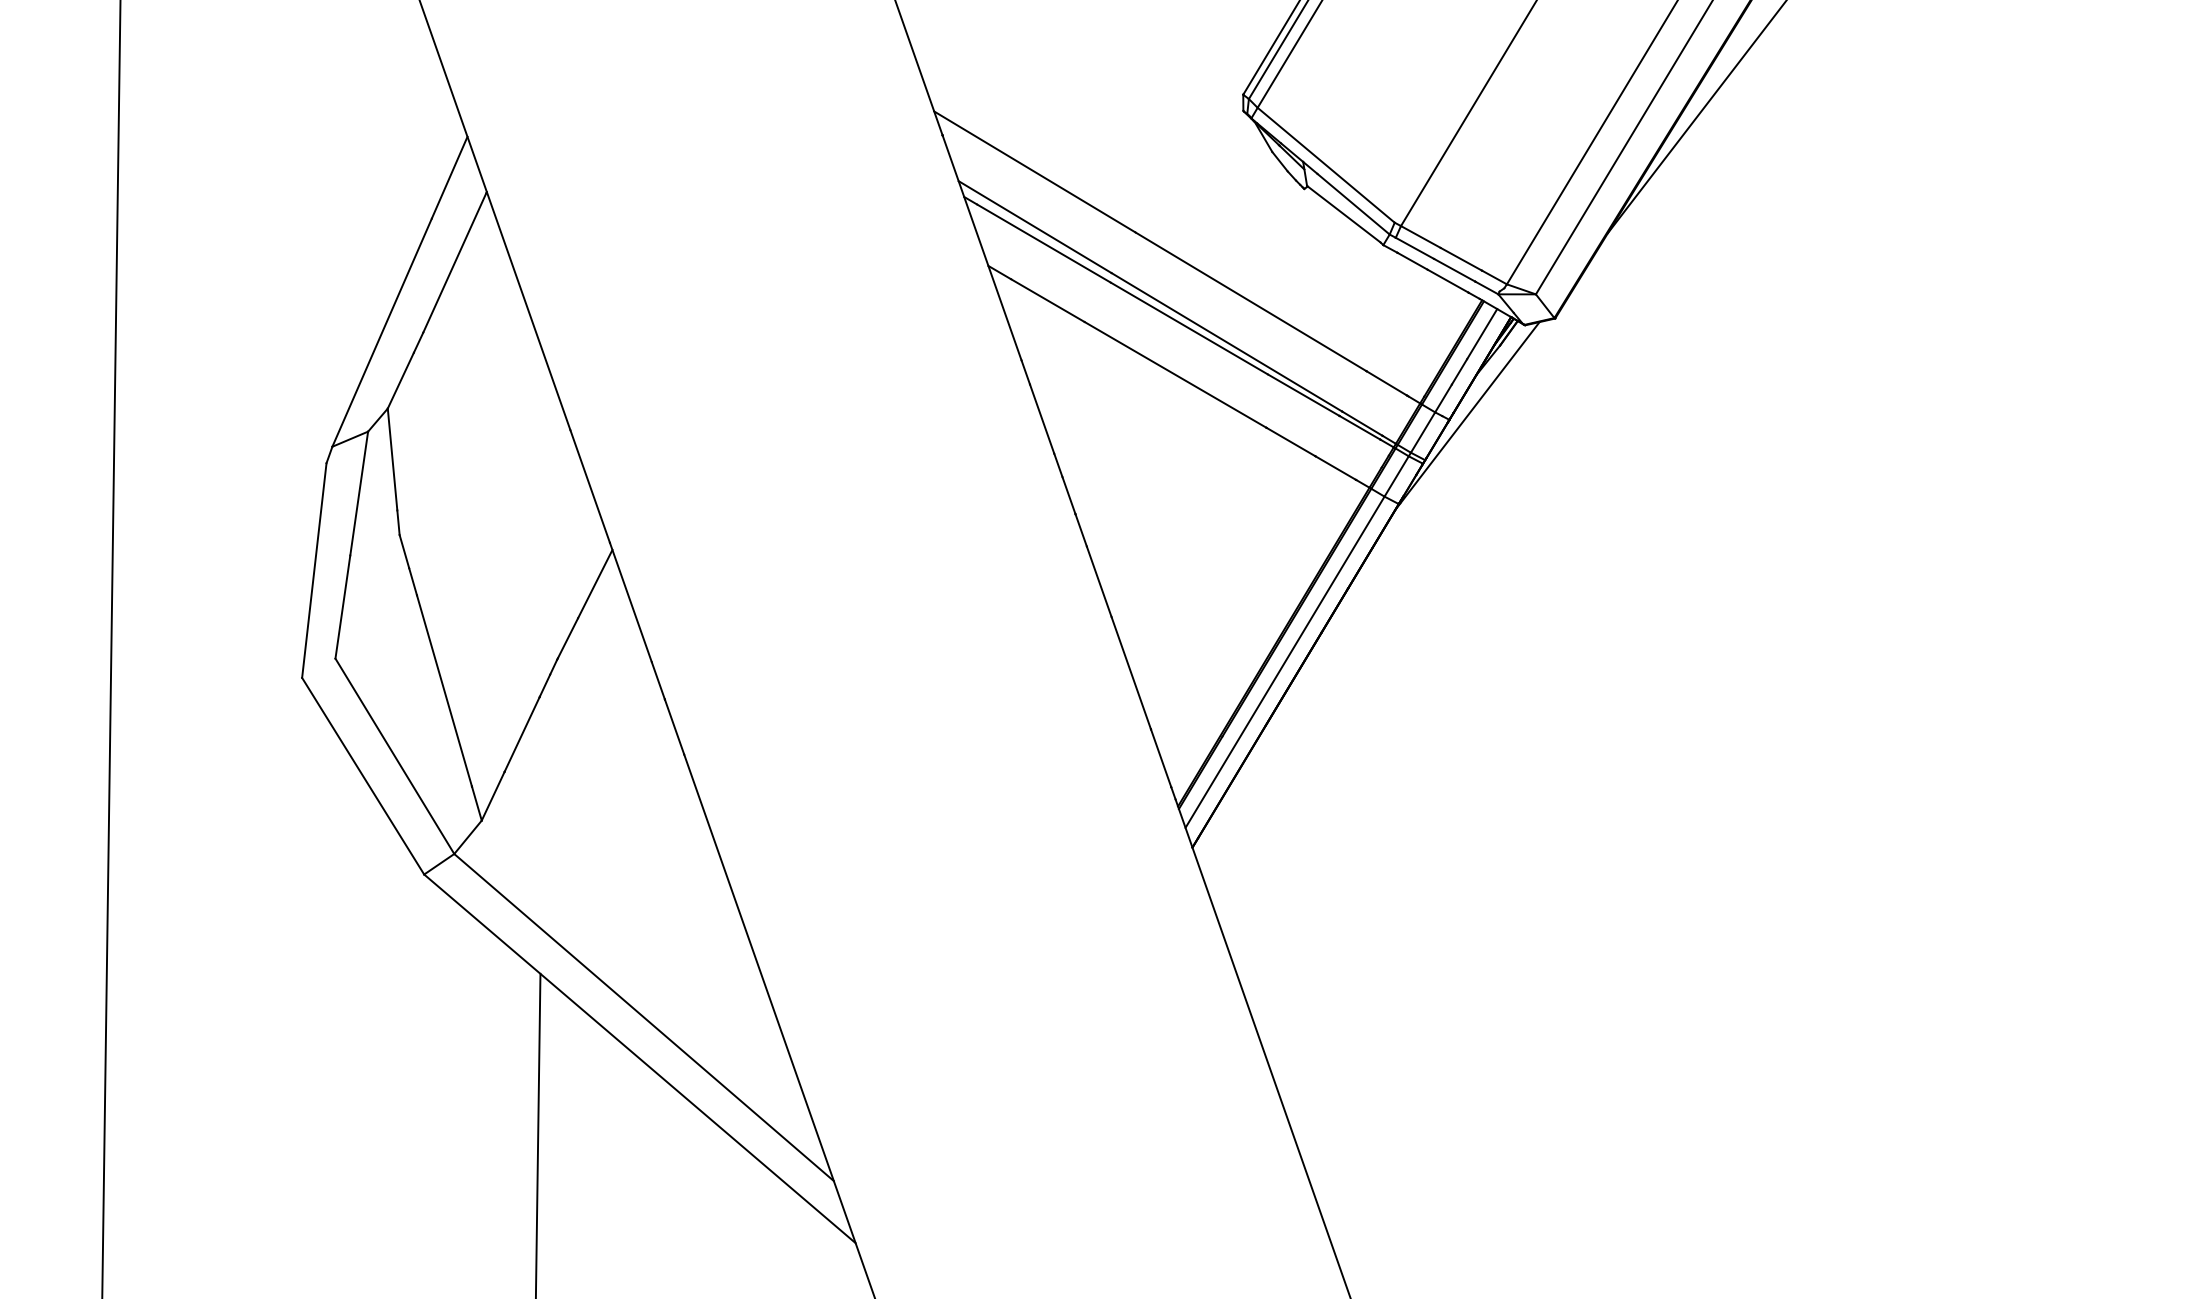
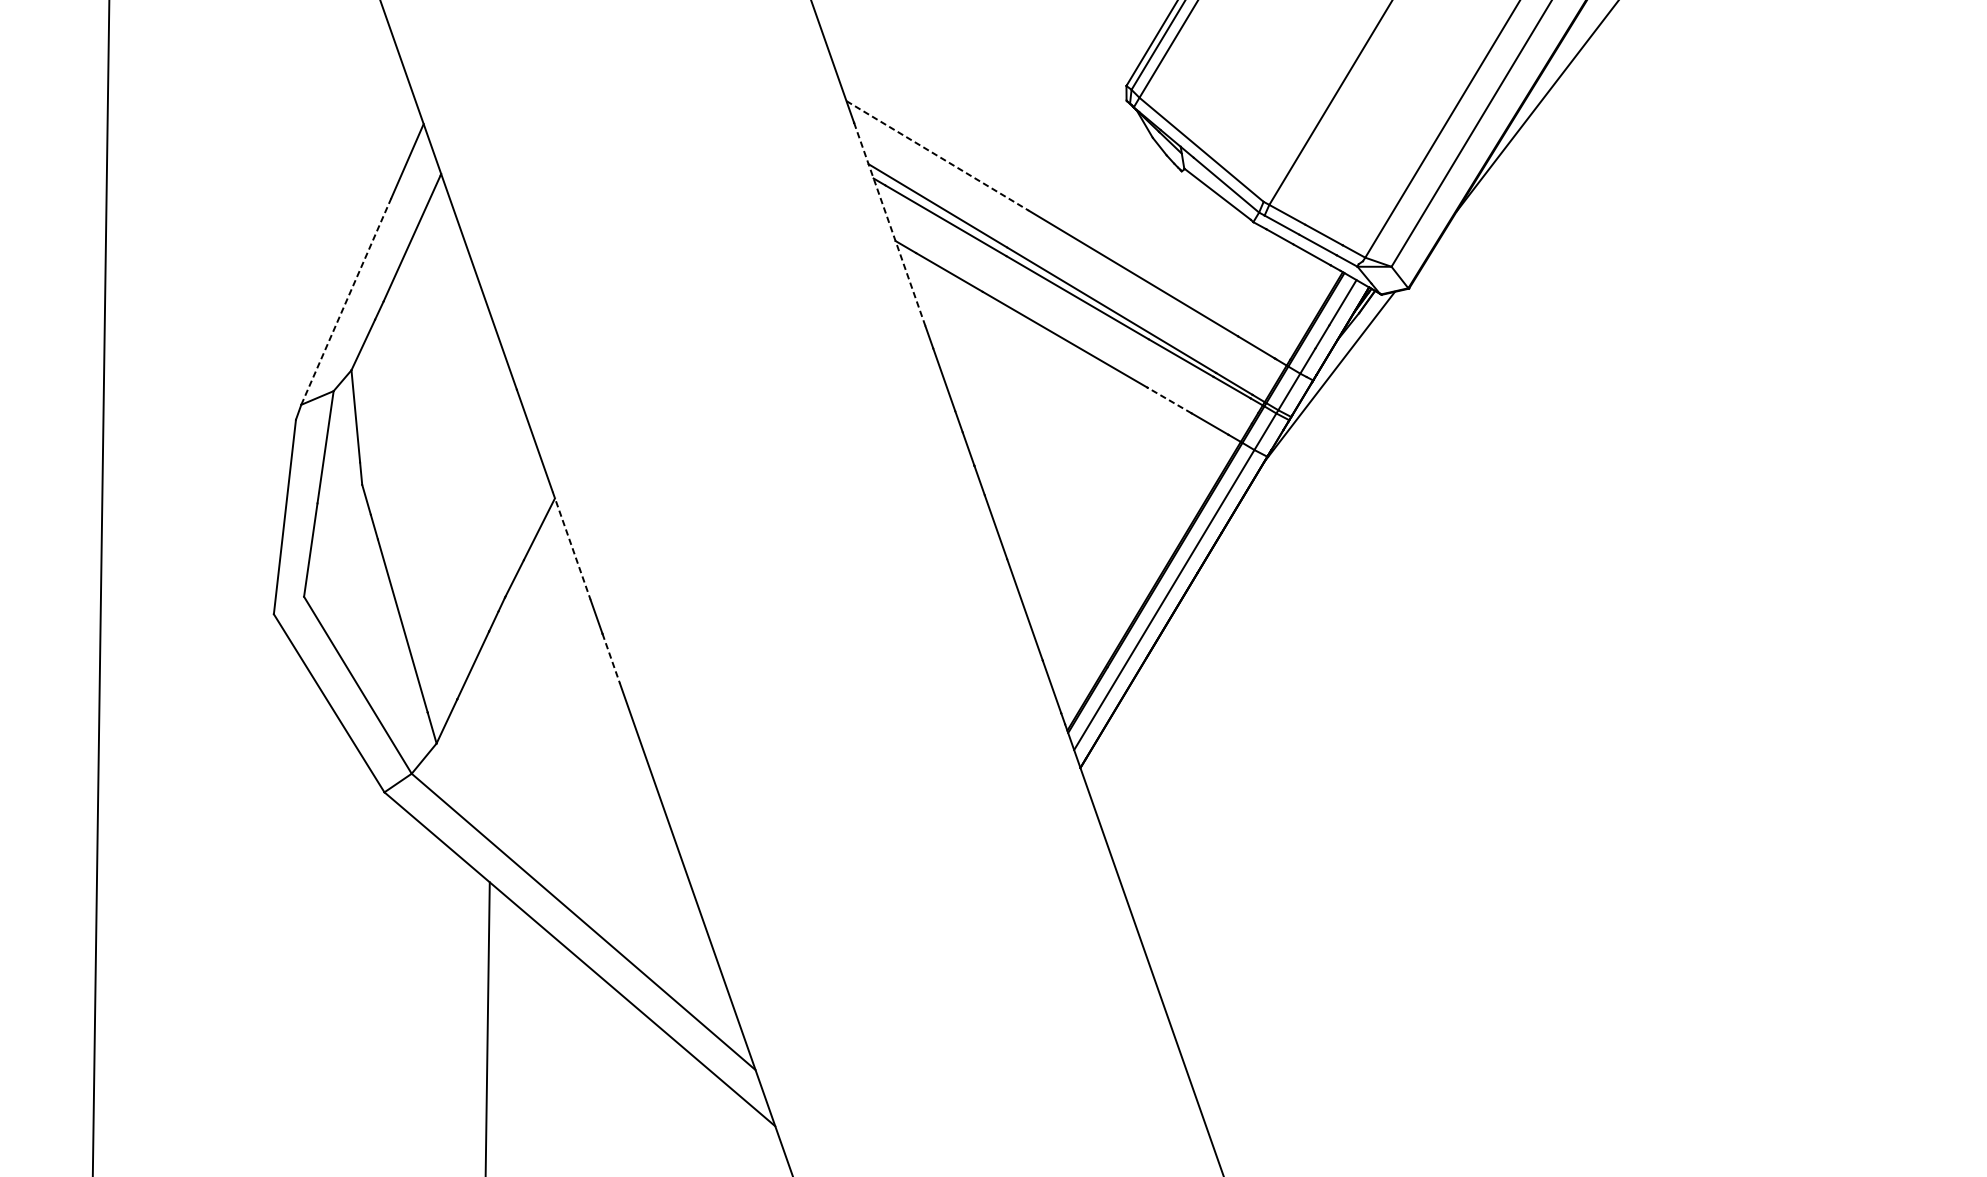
line: (1035, 172) -> (938, 156), solid -> dashed
line: (982, 248) -> (890, 225), solid -> dashed
line: (382, 332) -> (346, 301), solid -> dashed
line: (1290, 441) -> (1169, 400), solid -> dashed
line: (631, 602) -> (572, 545), solid -> dashed
line: (674, 727) -> (611, 659), solid -> dashed

